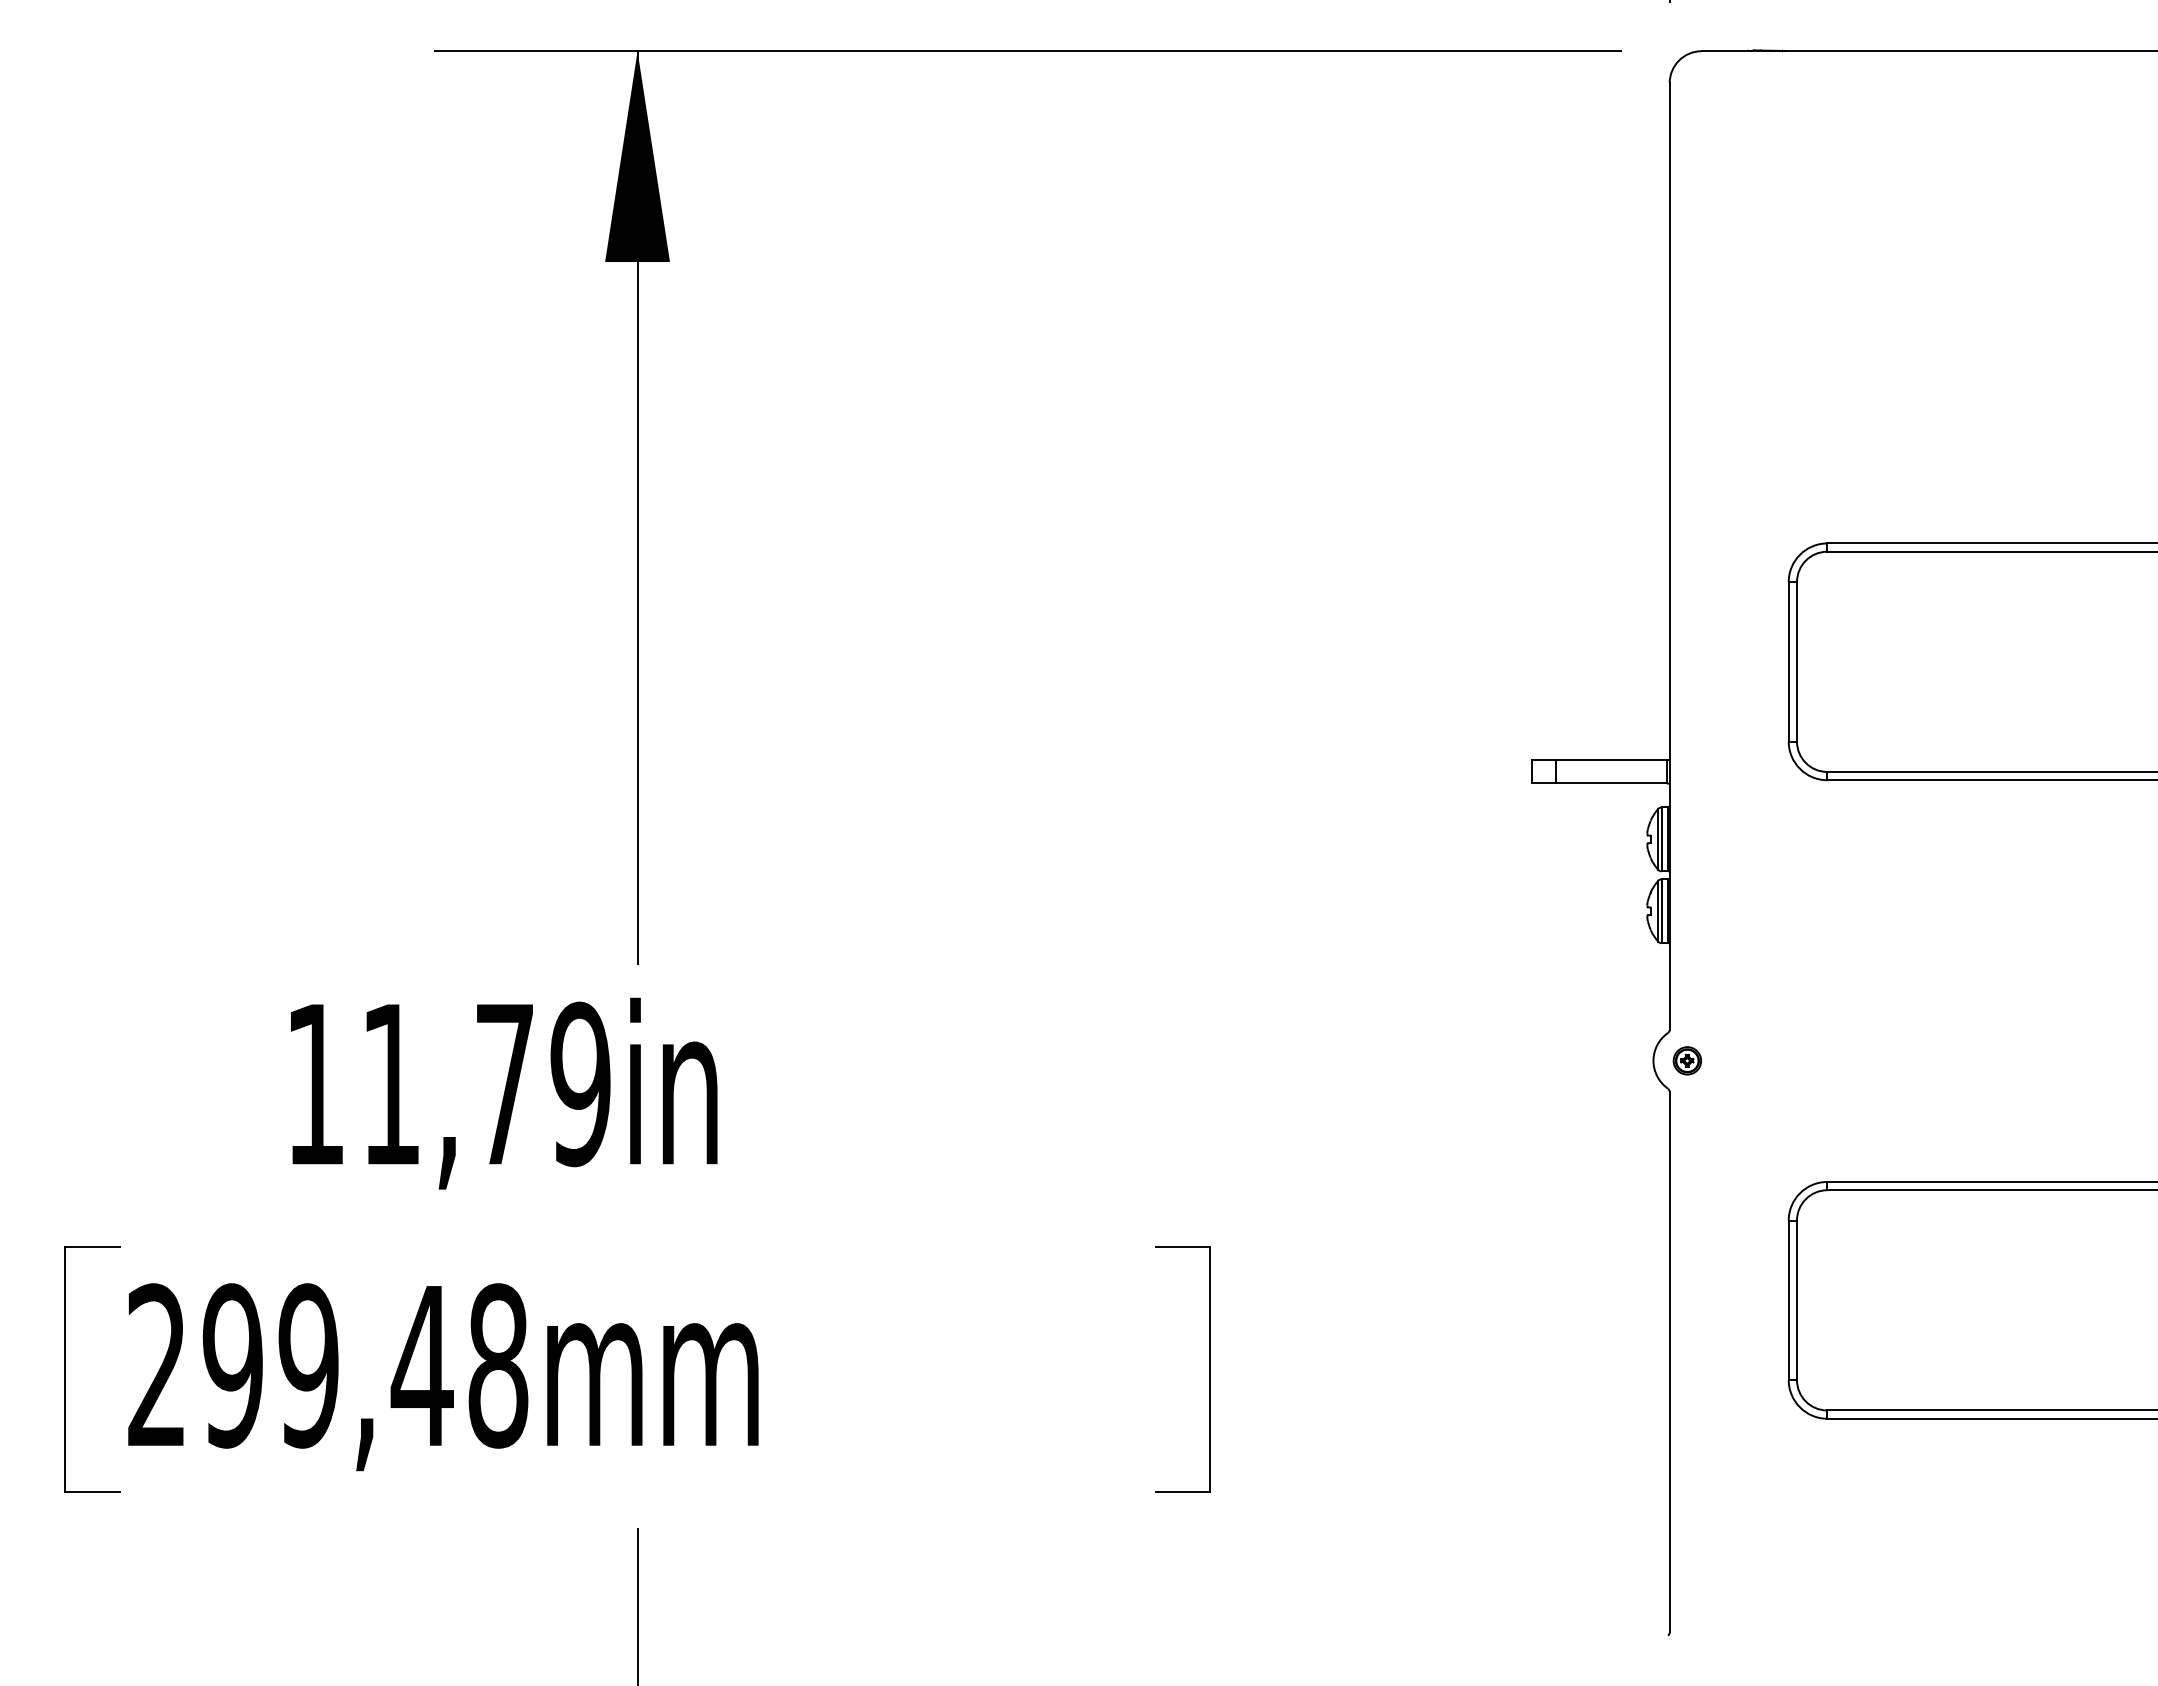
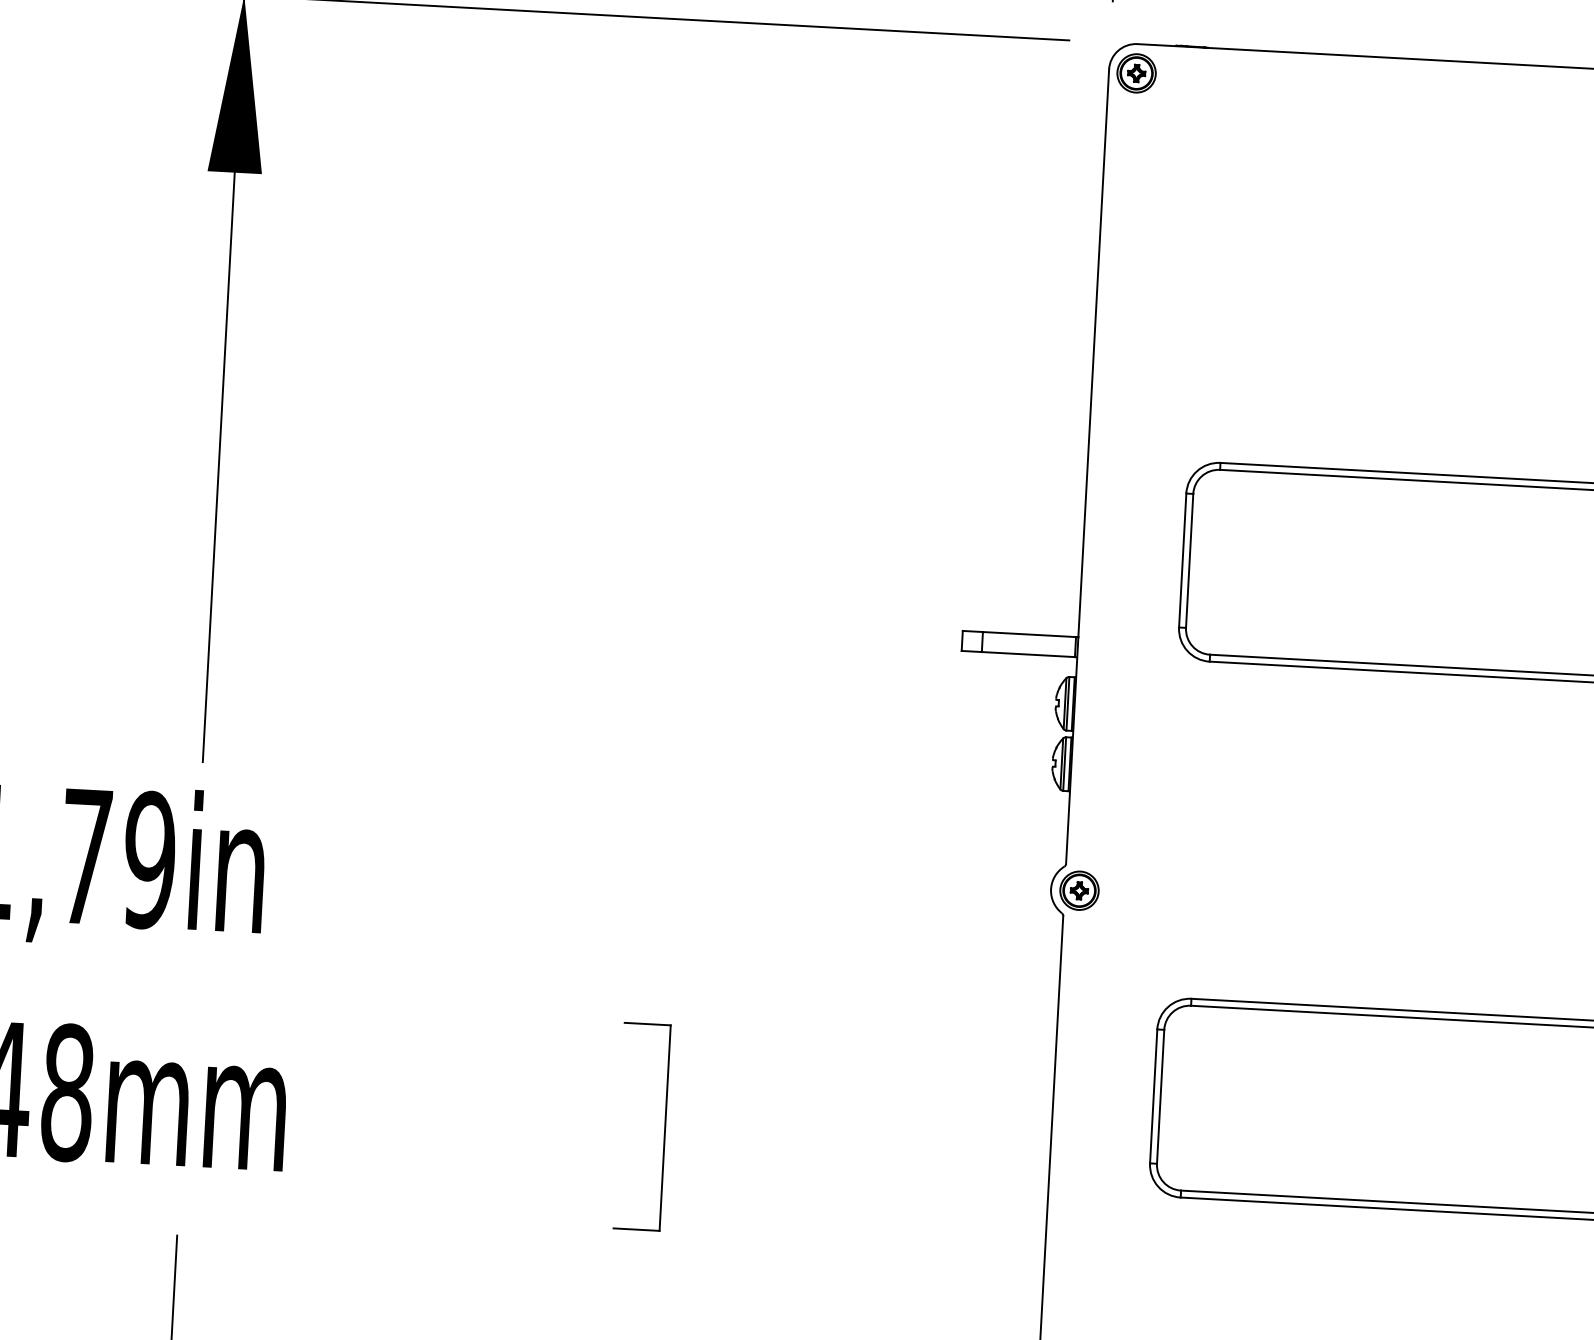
part: (1702, 85) -> (1136, 72), added
part: (1687, 1060) -> (1079, 890), size x1.67

